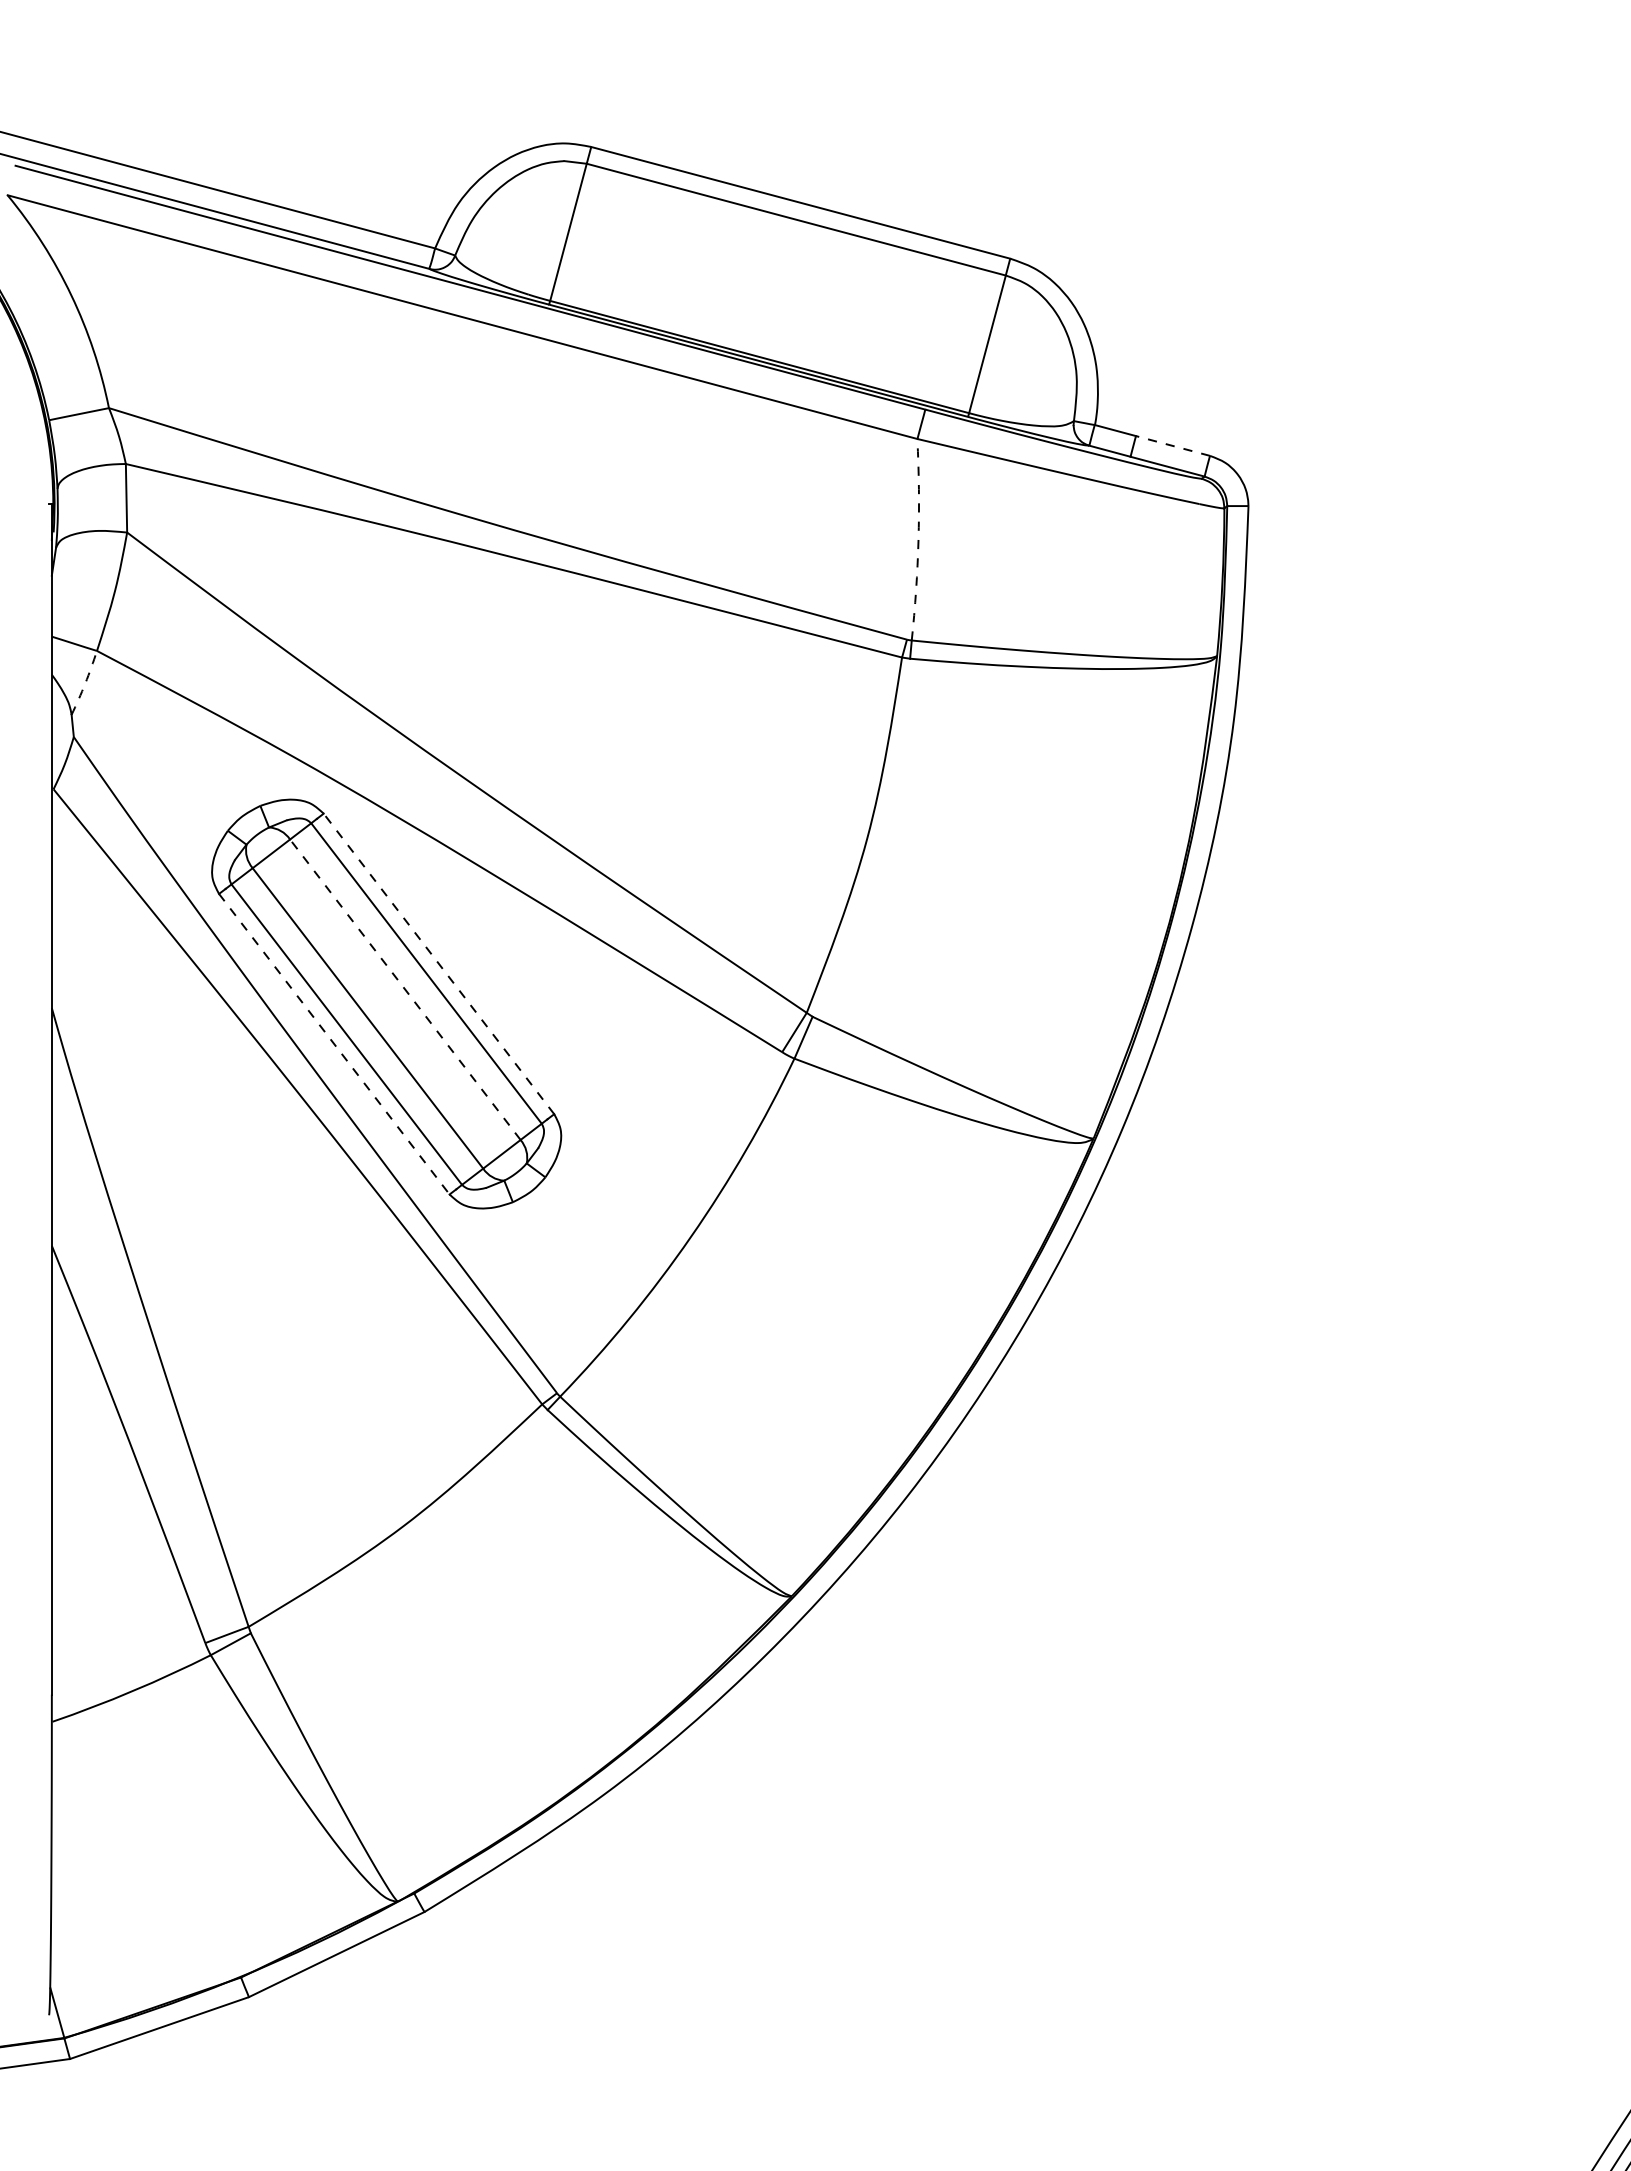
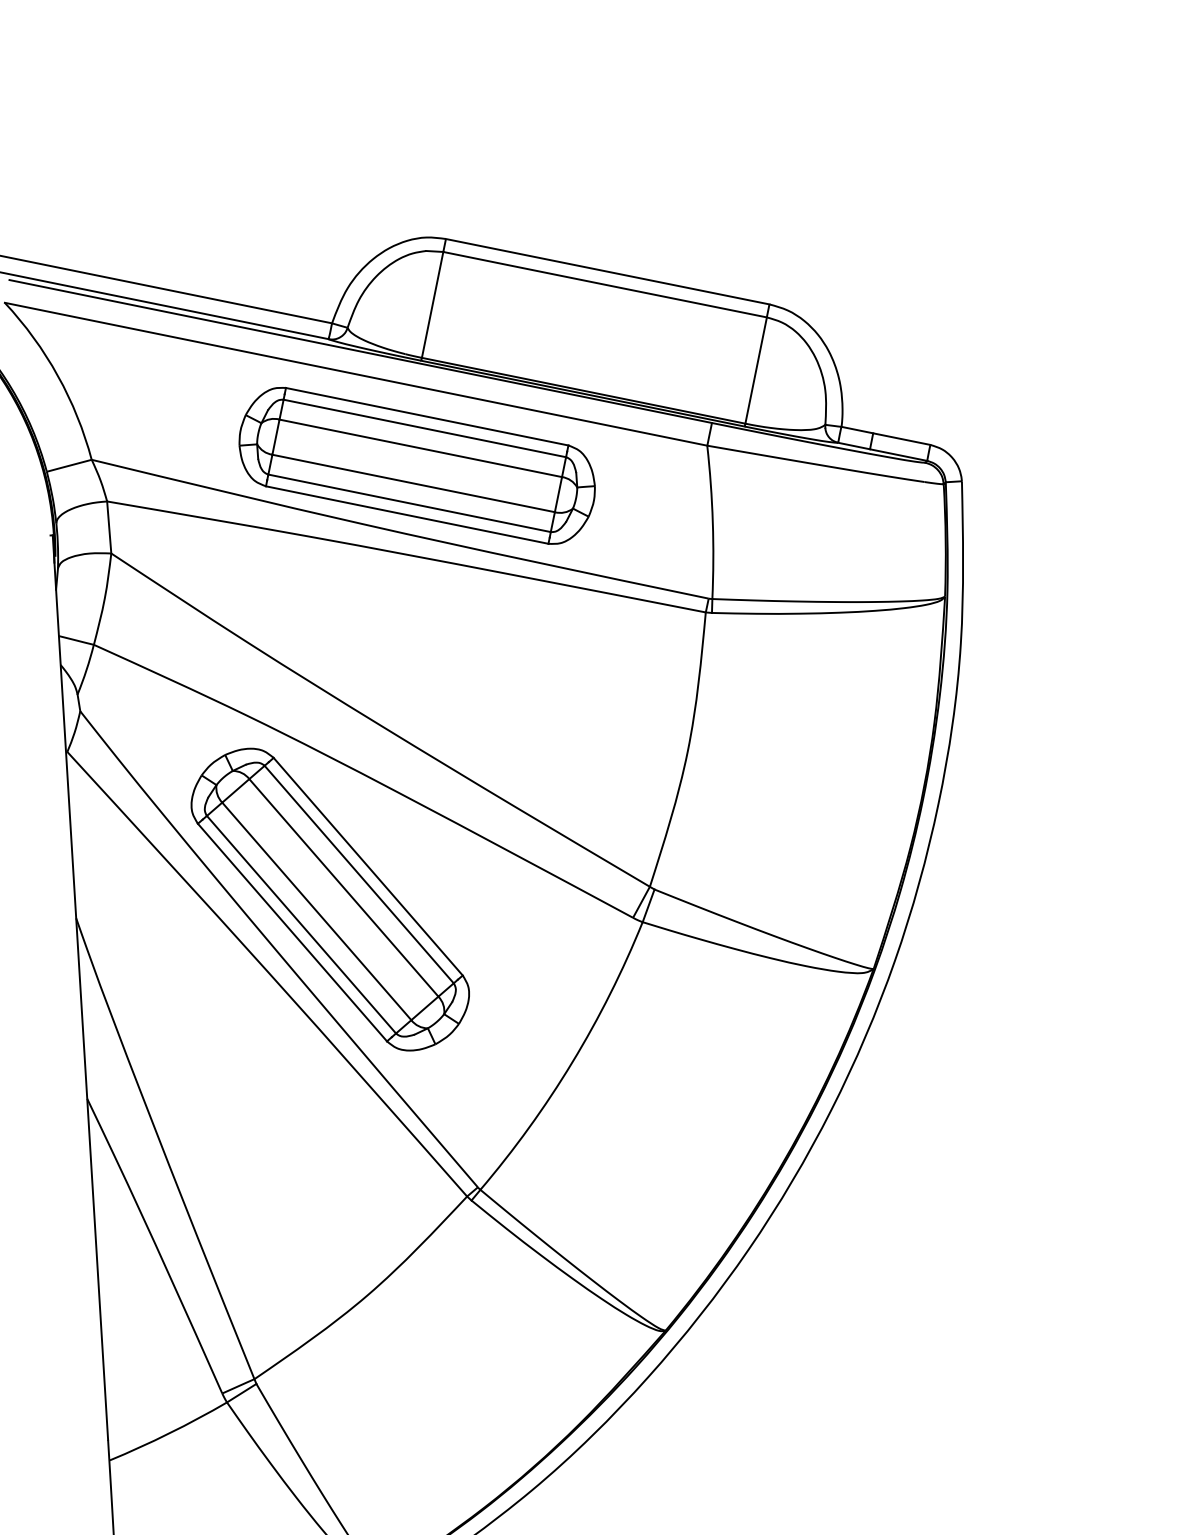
part: (535, 442) -> (417, 466), added
line: (1172, 445) -> (901, 438), dashed -> solid
arc: (918, 539) -> (712, 521), dashed -> solid
arc: (85, 683) -> (86, 670), dashed -> solid
line: (438, 963) -> (367, 866), dashed -> solid
line: (405, 989) -> (343, 887), dashed -> solid
line: (334, 1044) -> (292, 932), dashed -> solid

